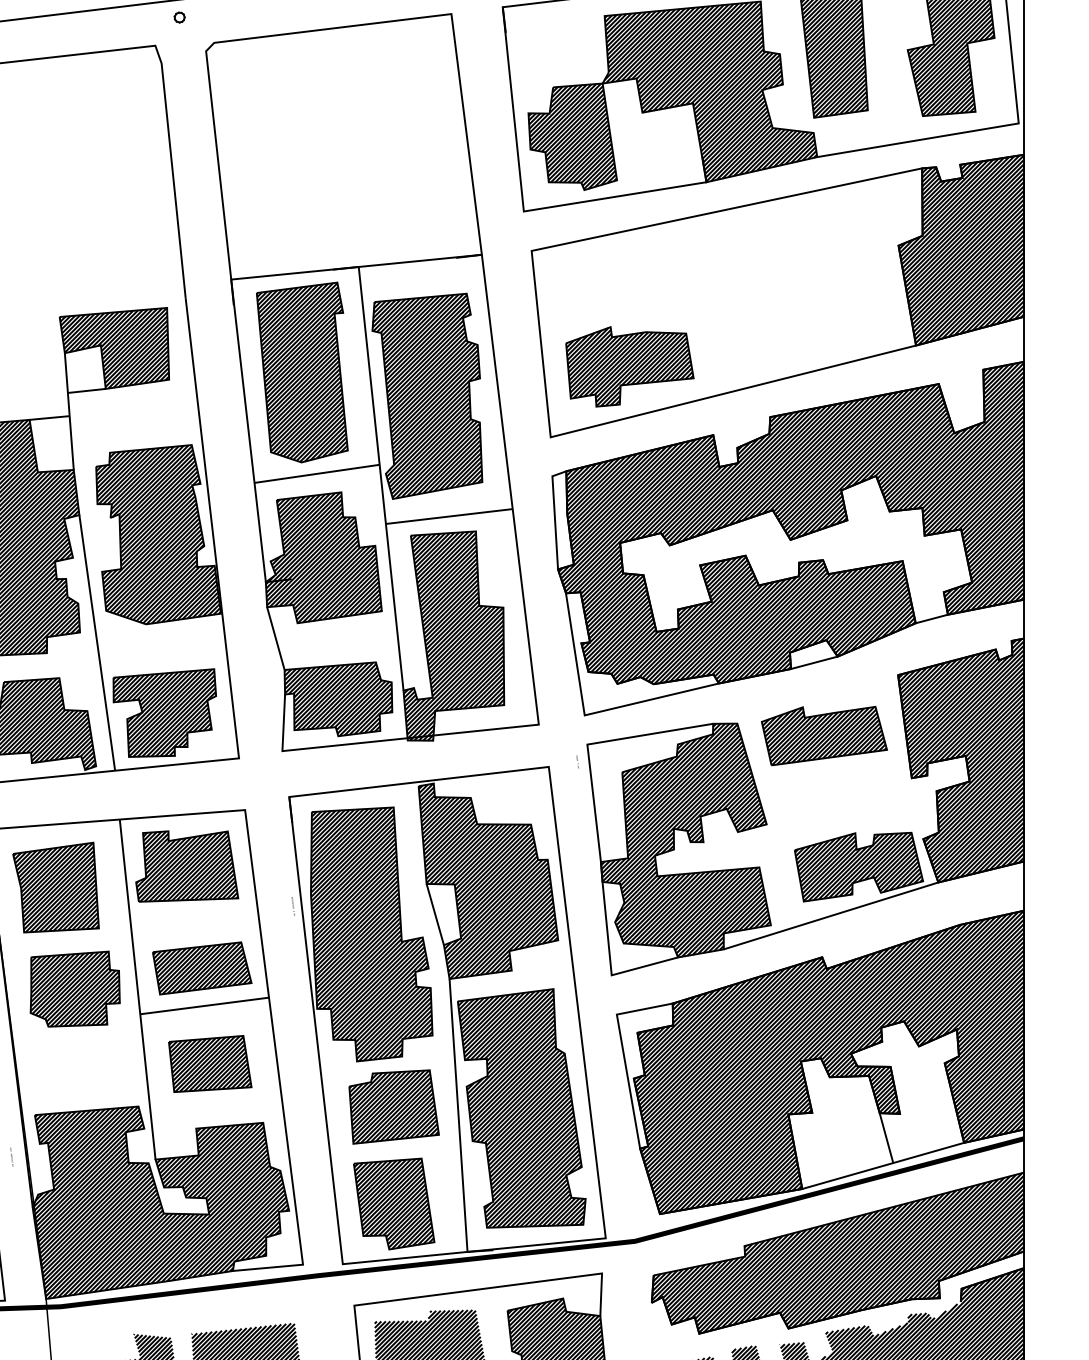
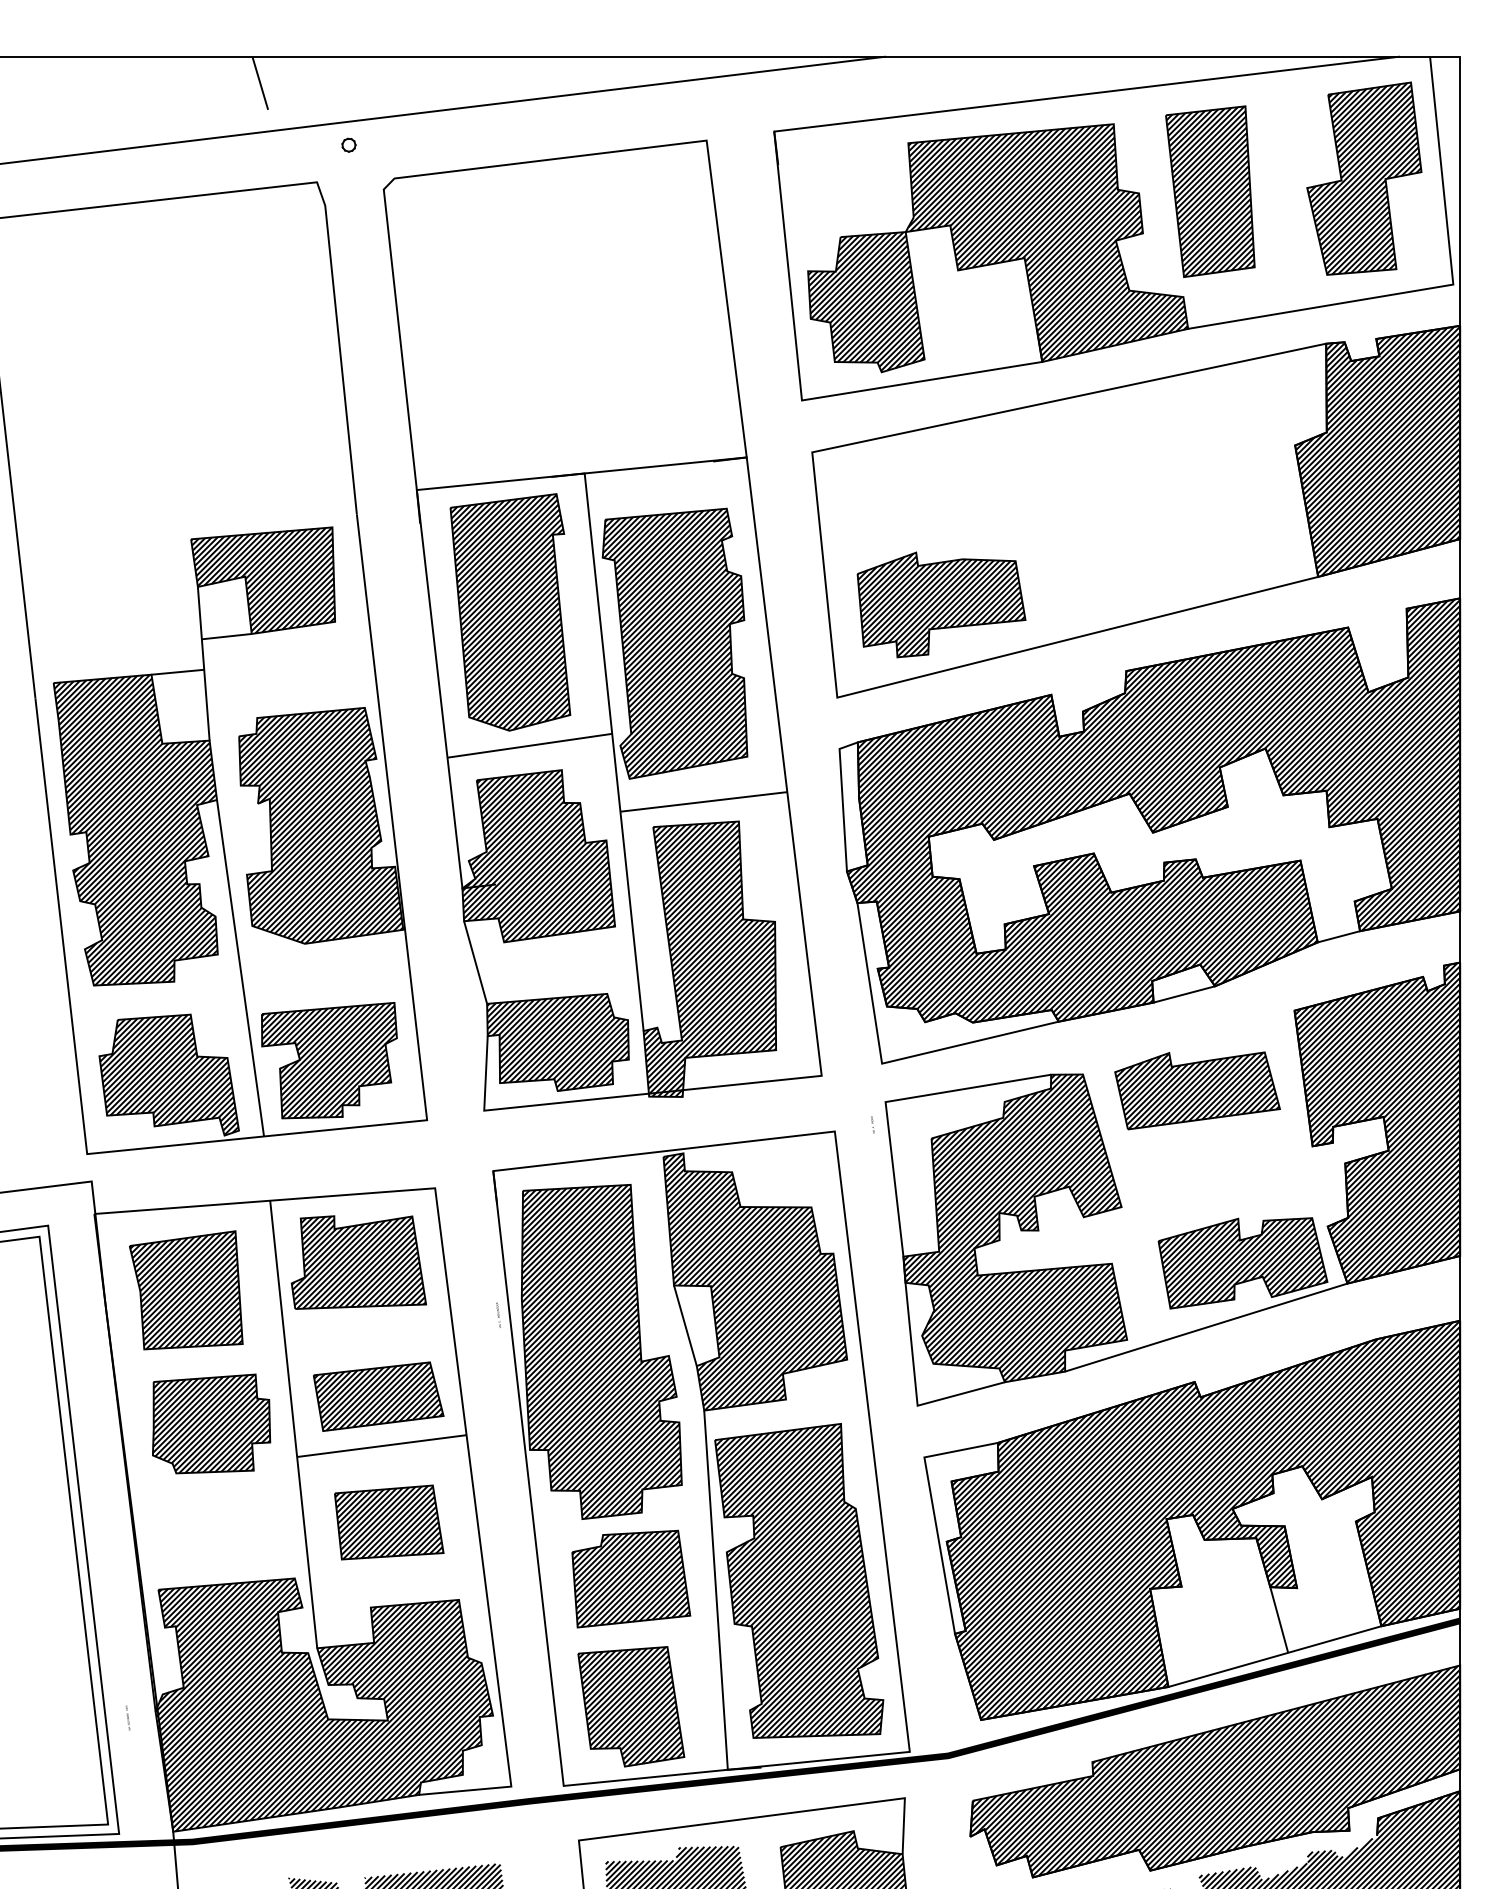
text: (11, 1156) -> (127, 1717), moved

